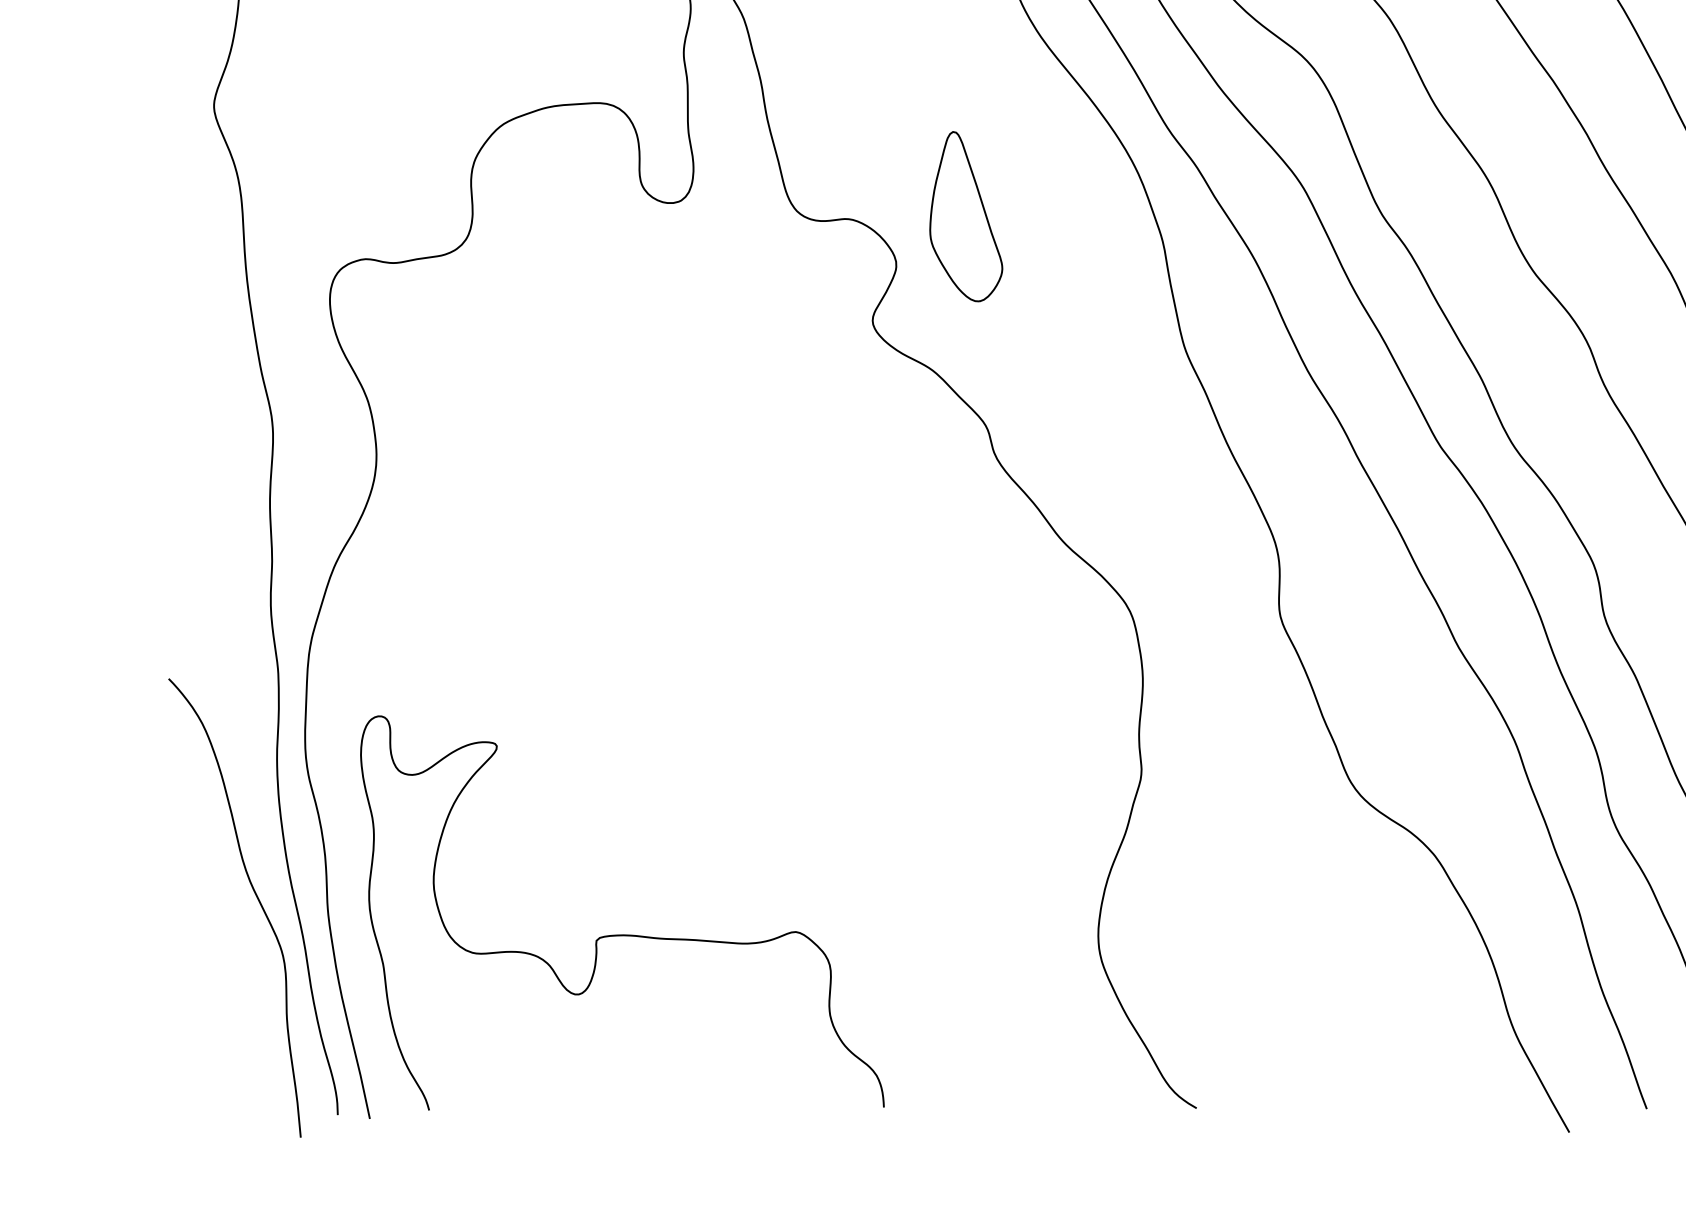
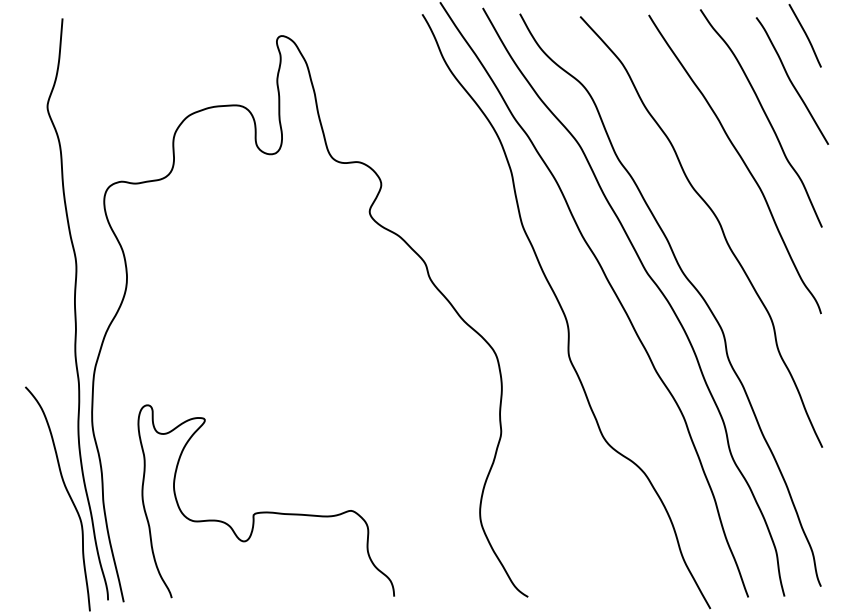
part: (966, 215) -> (415, 160), removed
curve: (620, 933) -> (265, 511), moved

